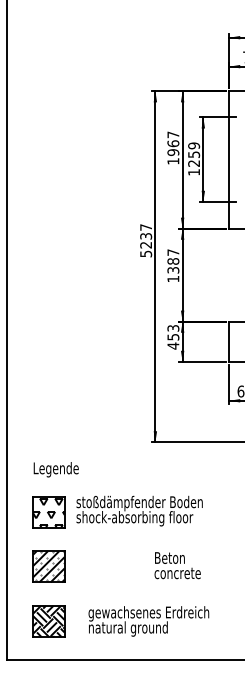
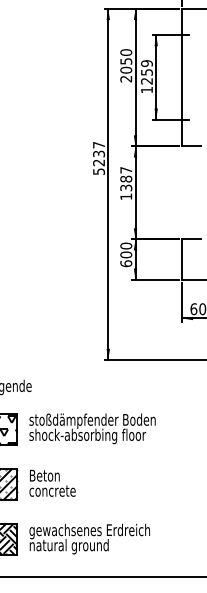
text: (173, 147) -> (126, 65), 1967 -> 2050
text: (173, 336) -> (126, 254), 453 -> 600
text: (177, 565) -> (52, 483), moved
text: (148, 621) -> (89, 539), moved

